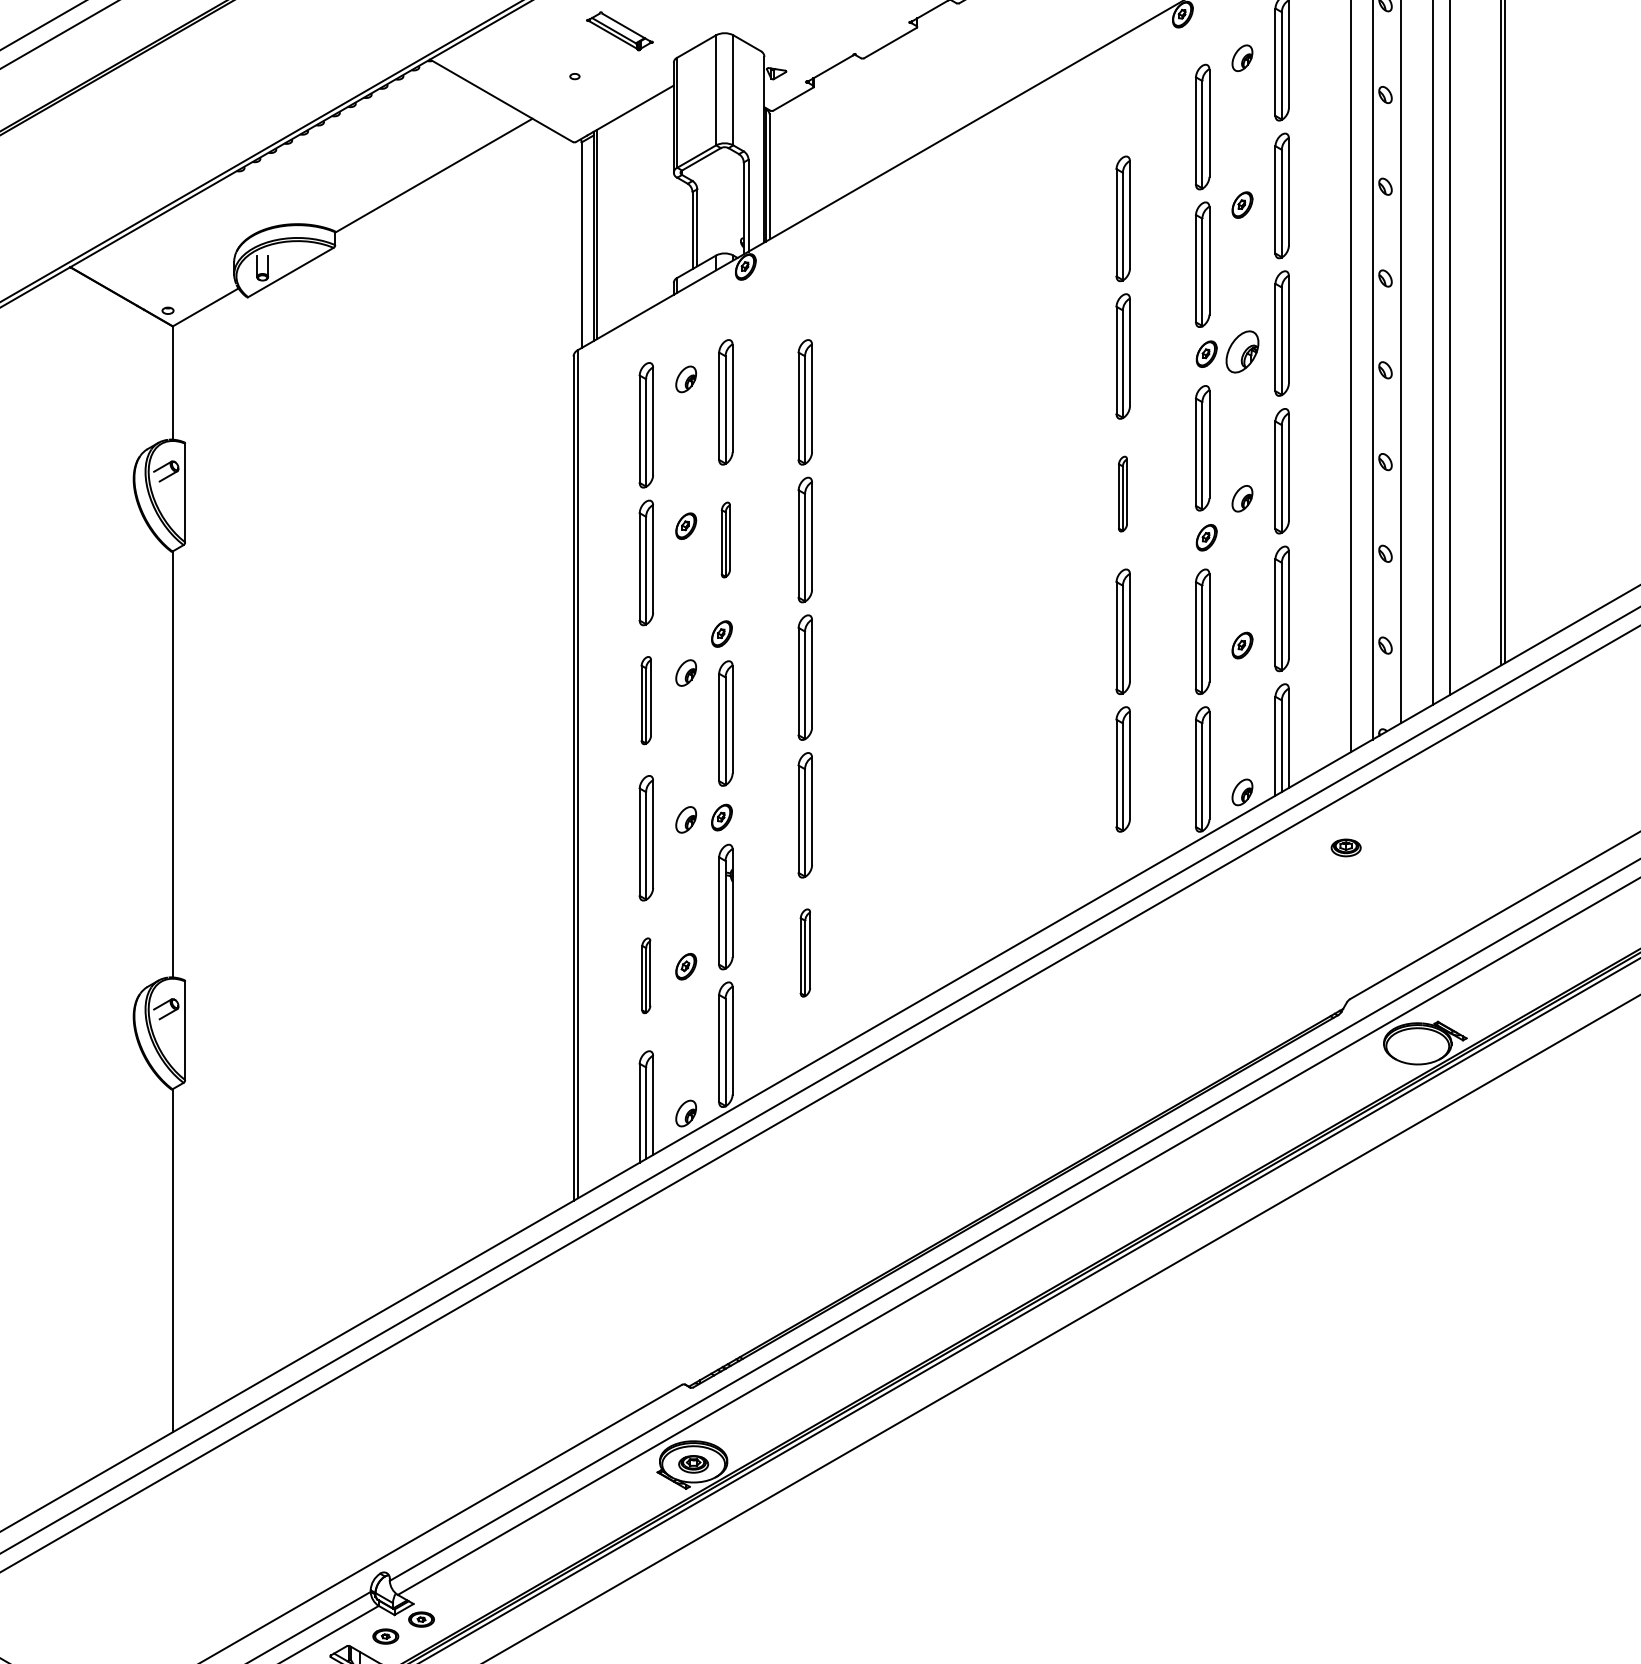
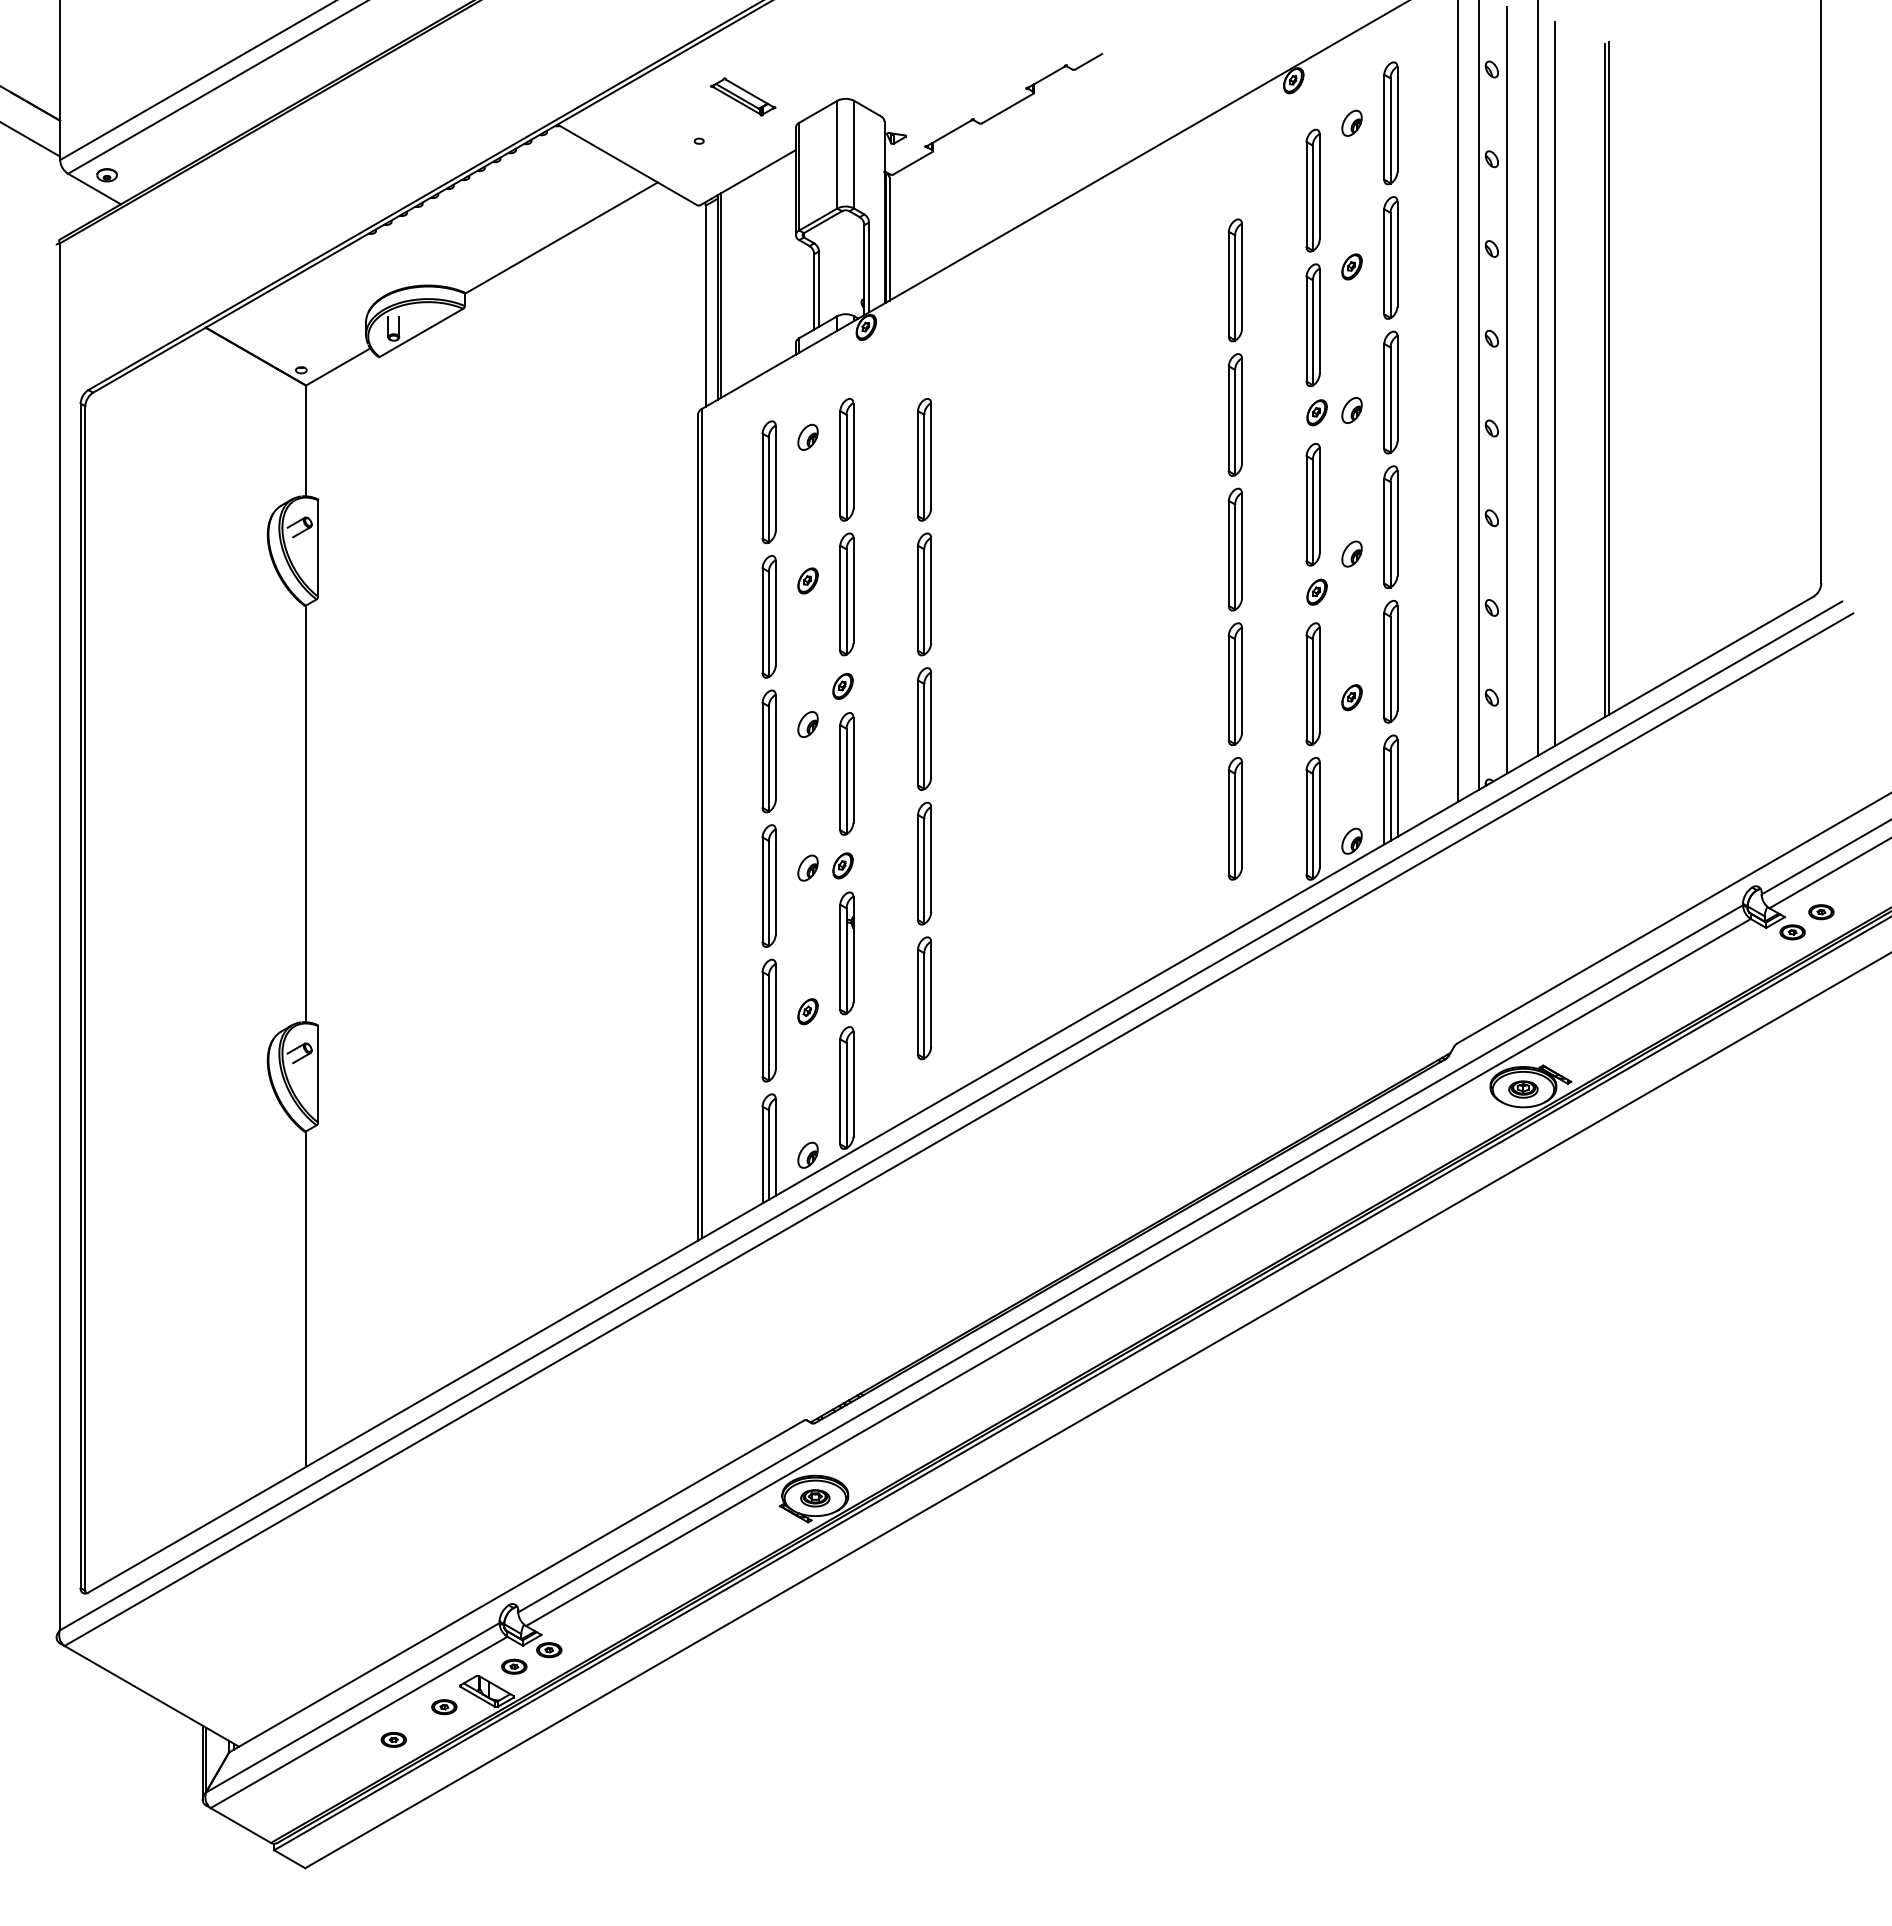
part: (1241, 351) -> (1351, 410), size x0.62
part: (1122, 494) -> (1234, 549), size x1.67
part: (725, 540) -> (846, 594), size x1.67
part: (645, 700) -> (768, 751), size x1.43
part: (1346, 847) -> (1523, 1089), moved
part: (805, 953) -> (924, 998), size x1.43
part: (645, 975) -> (768, 1020), size x1.67

